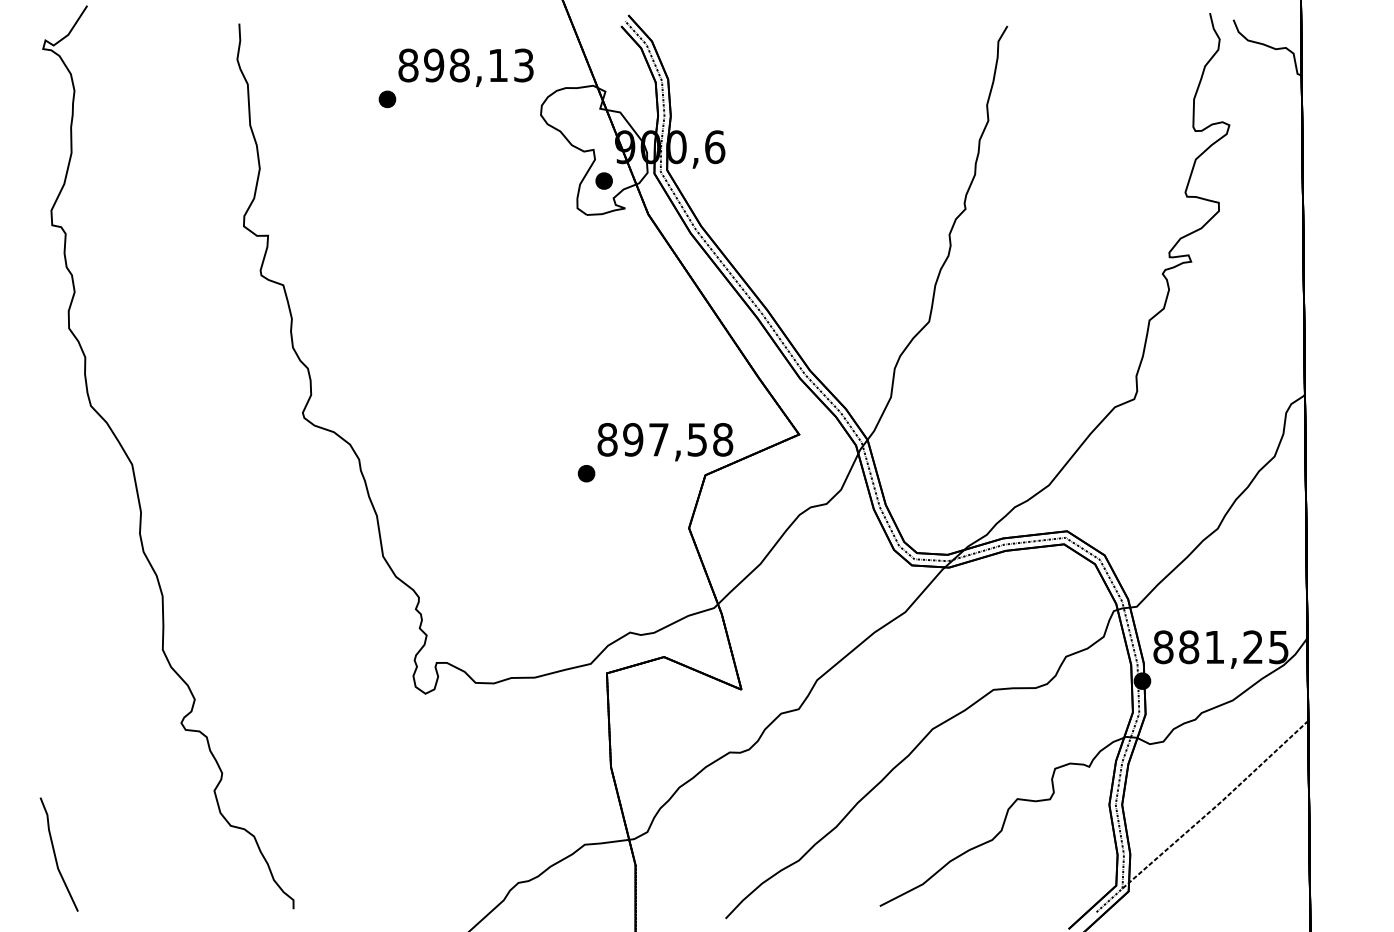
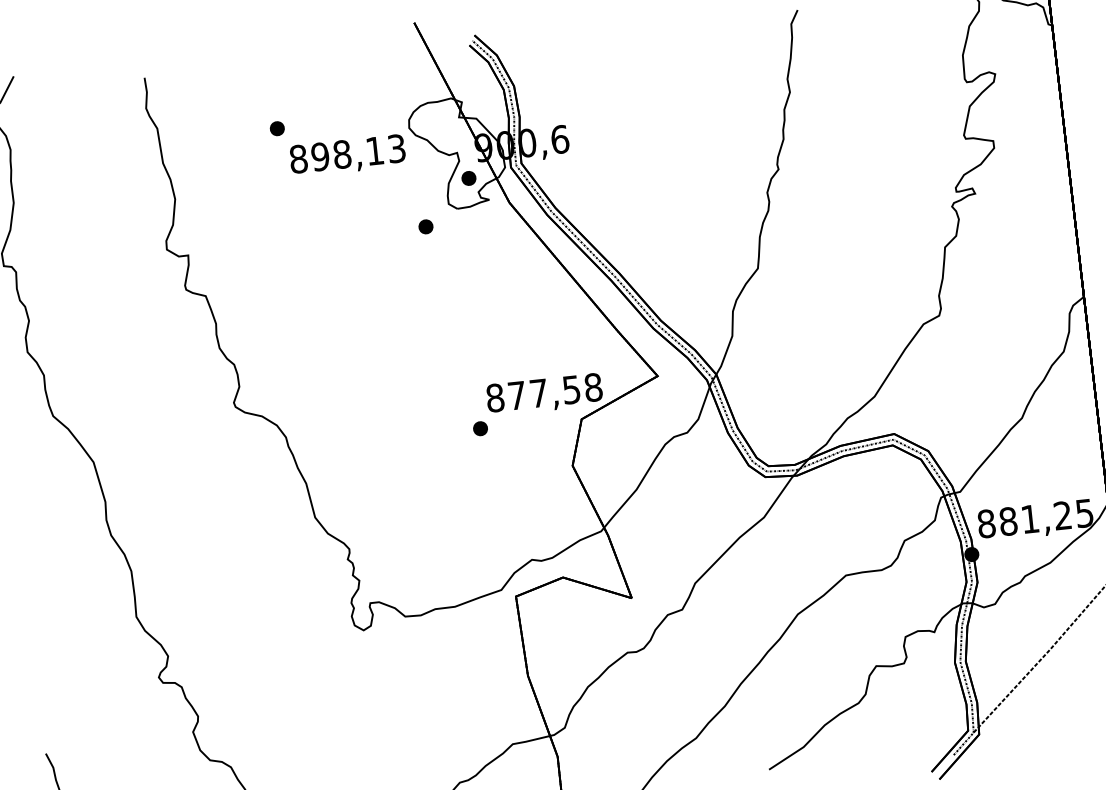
text: (465, 67) -> (347, 155), moved
part: (547, 231) -> (425, 226), added
text: (633, 439) -> (517, 395), 897,58 -> 877,58

